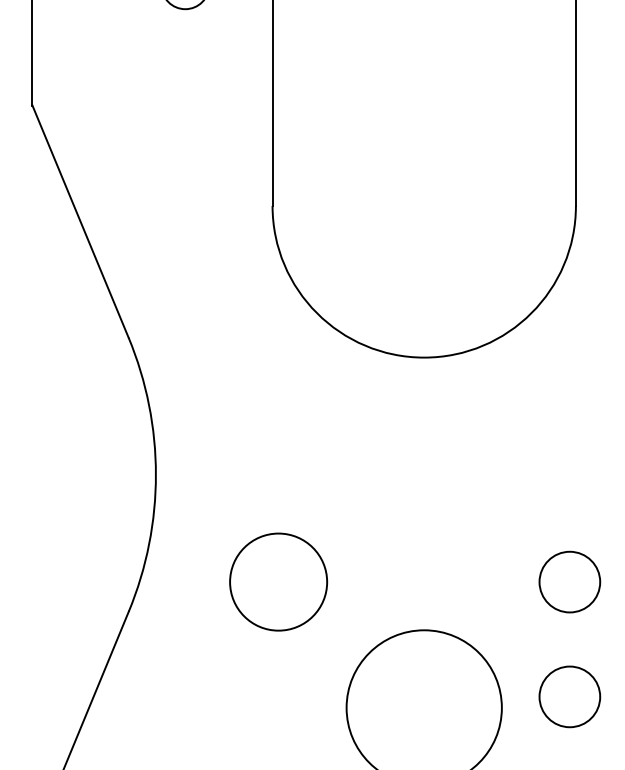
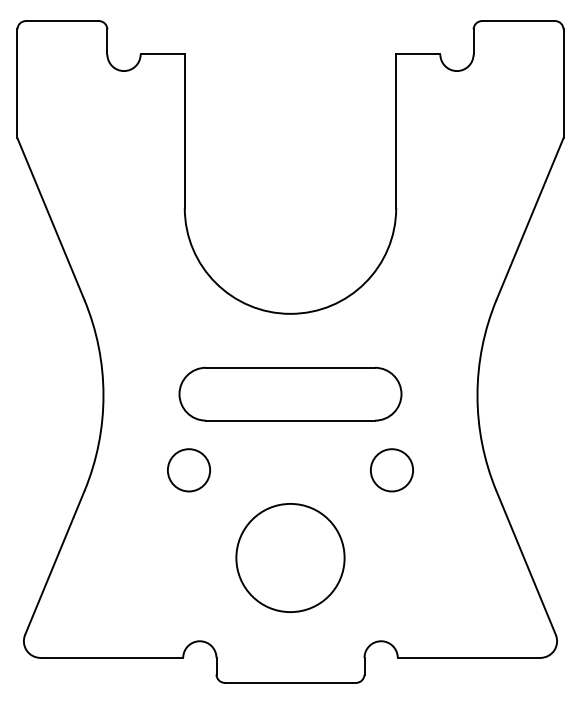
part: (424, 471) -> (290, 393), added
circle: (277, 582) -> (188, 470), size x0.62
circle: (569, 697) -> (391, 550), removed

